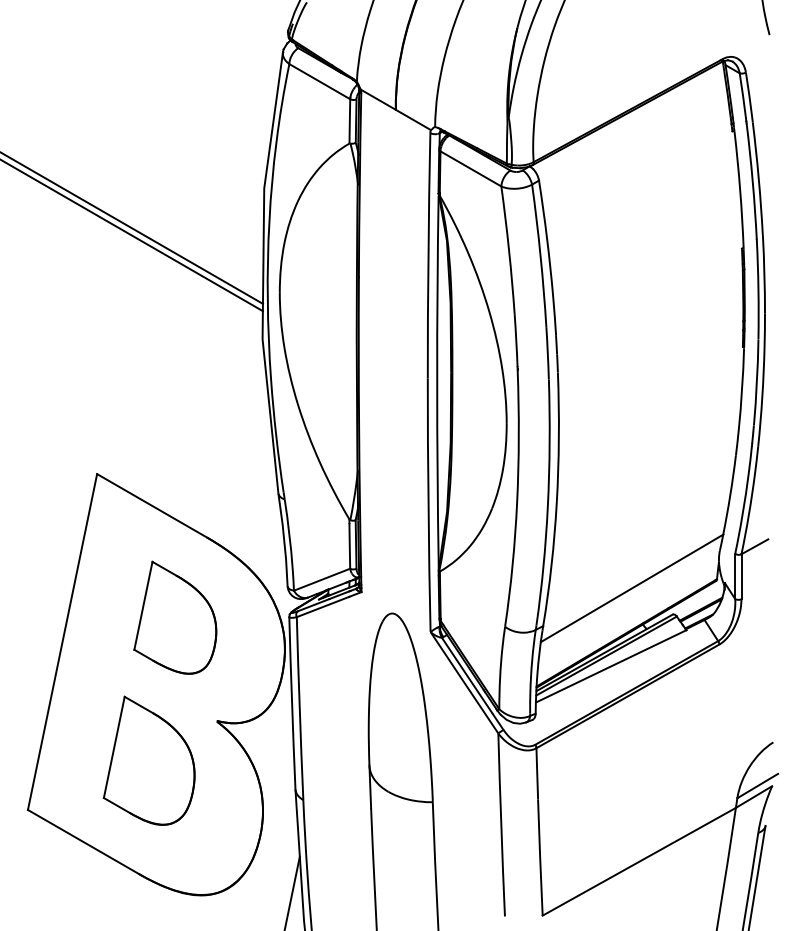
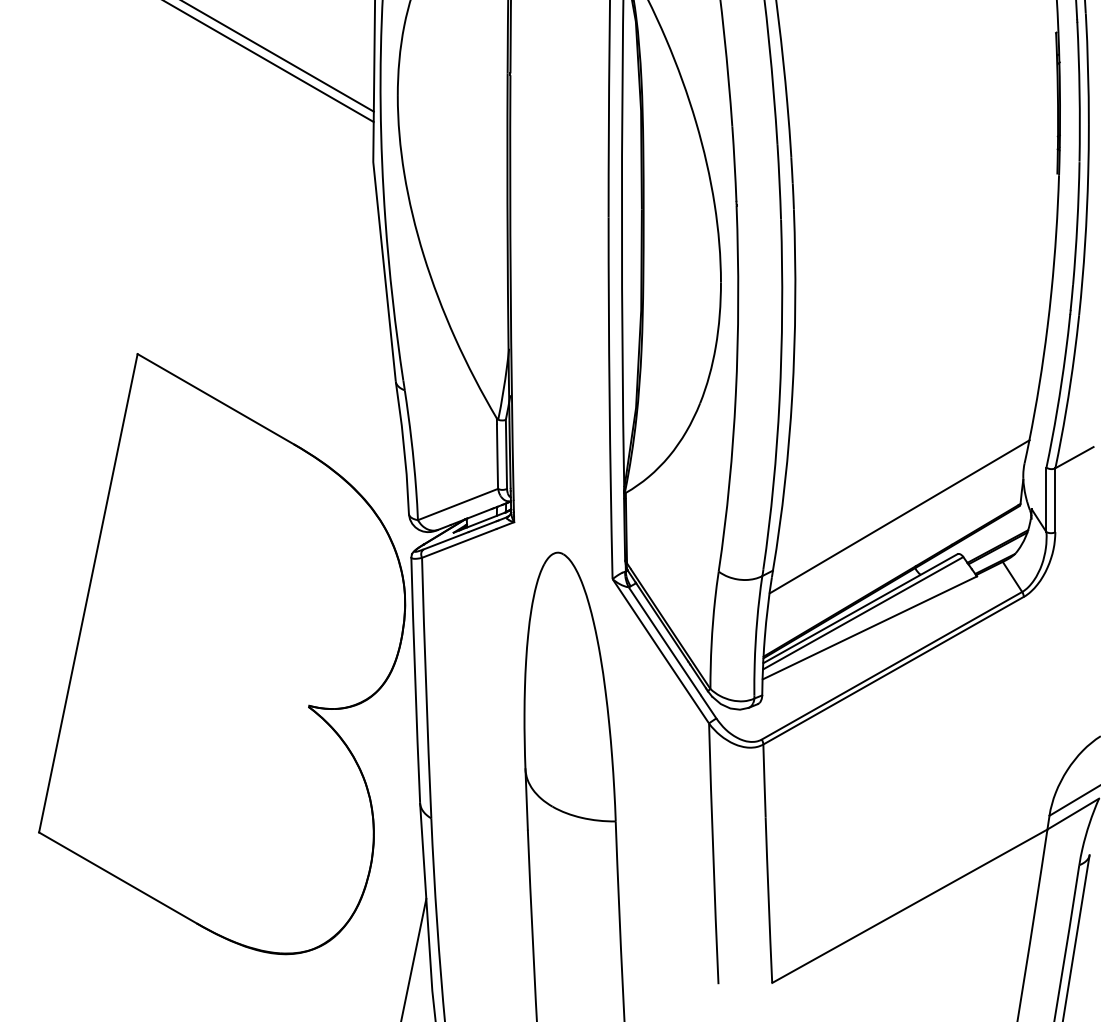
part: (175, 617) -> (249, 558), removed
part: (148, 760) -> (210, 762), removed

